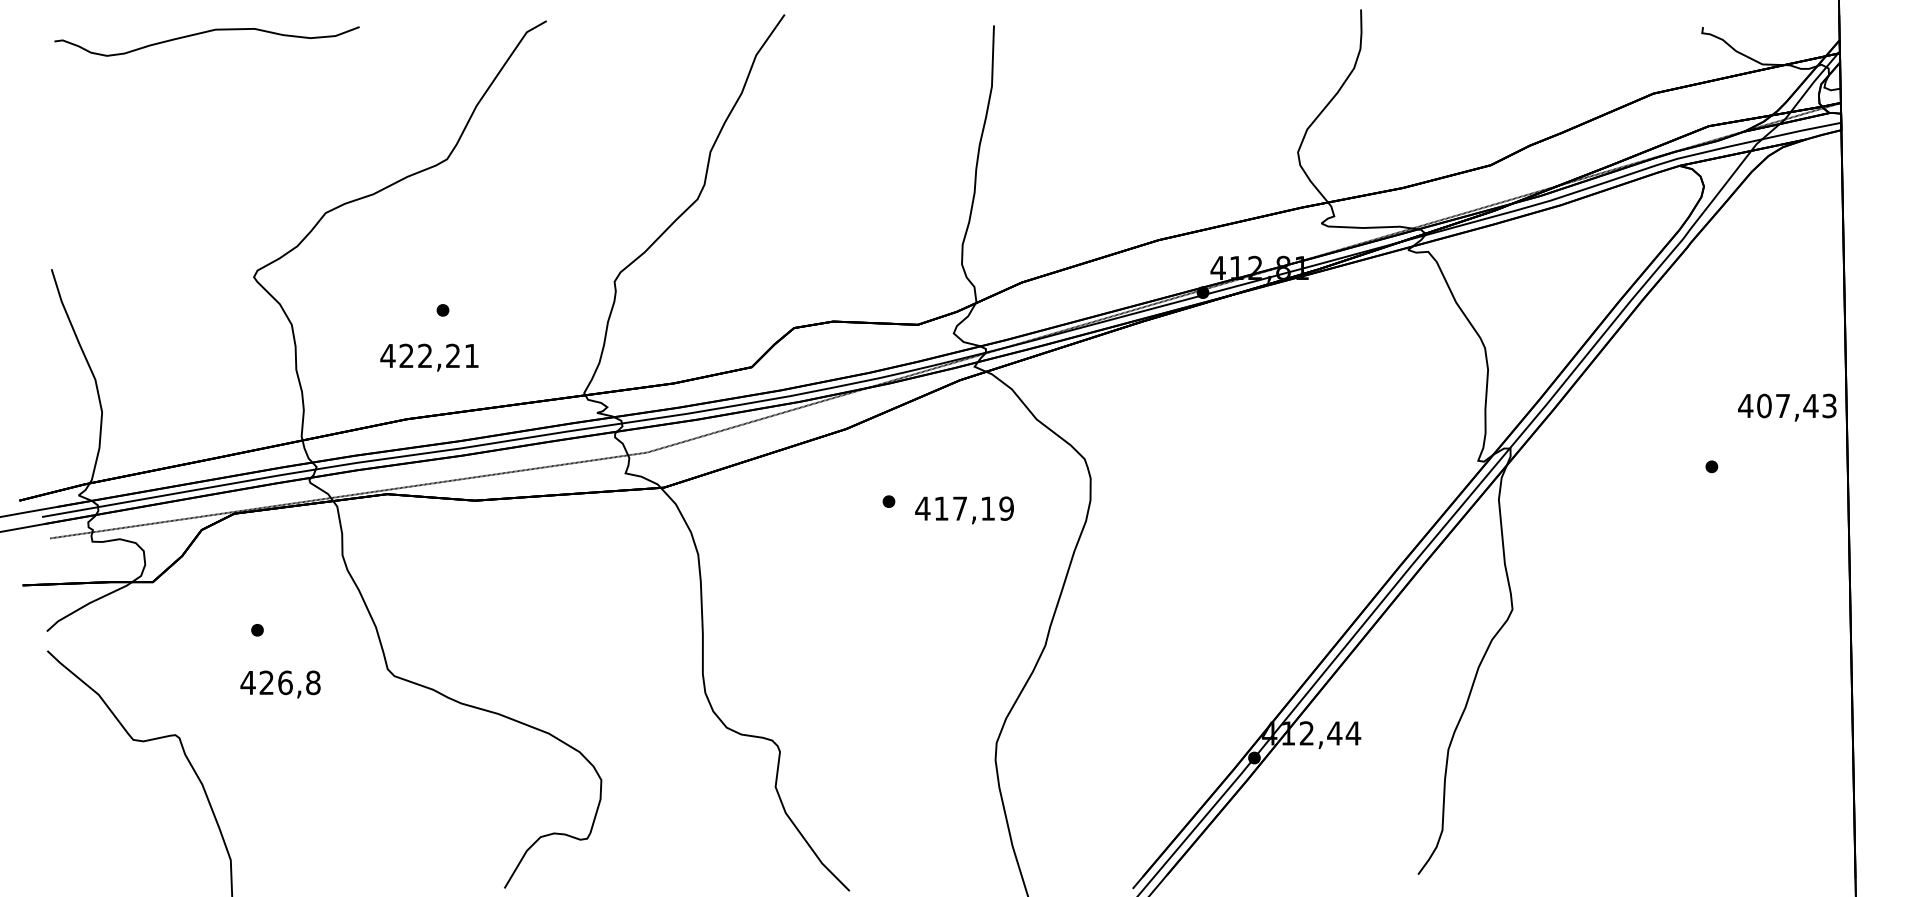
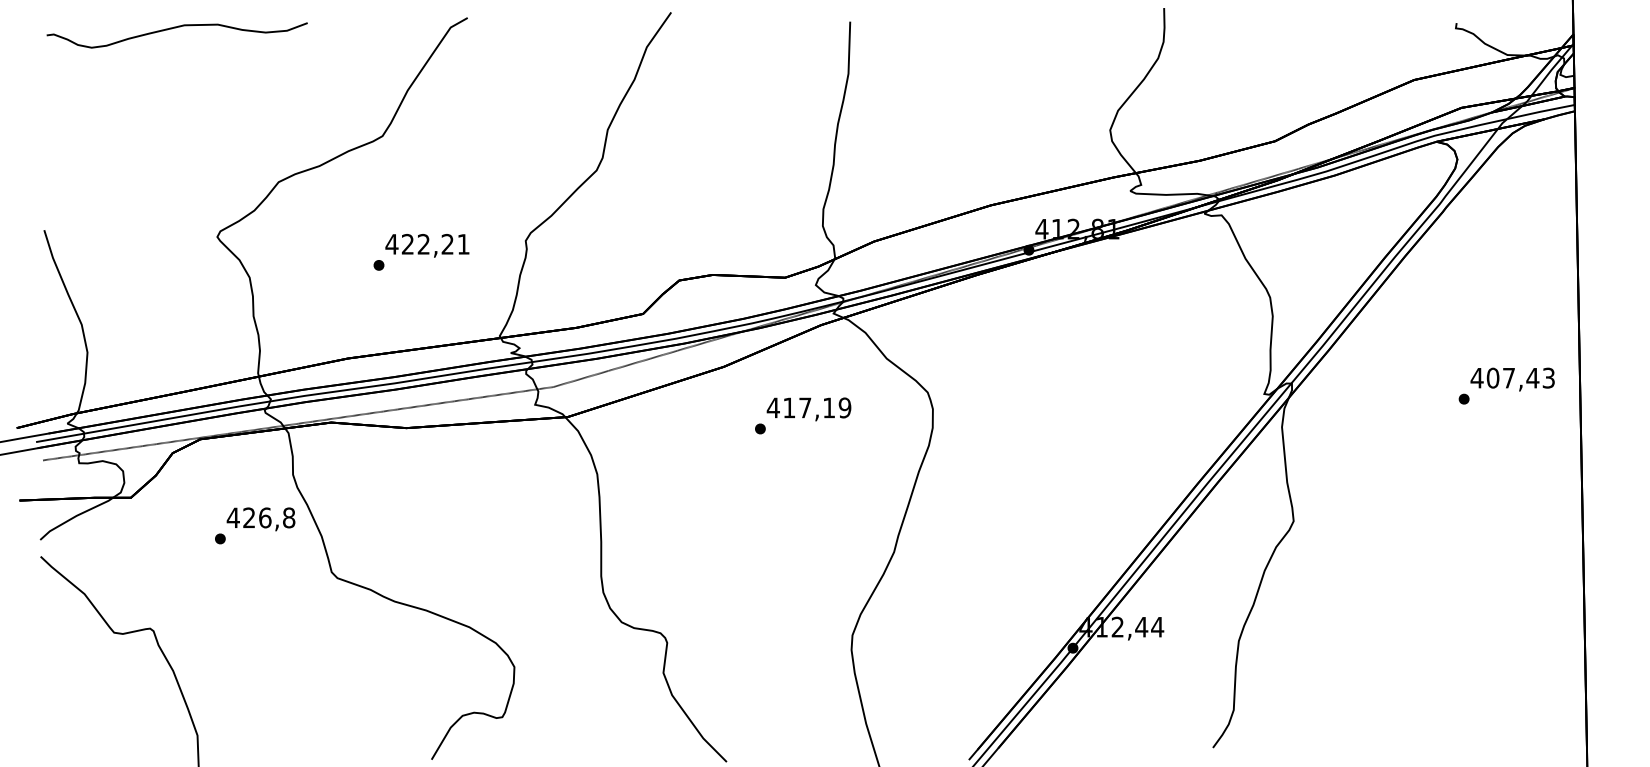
text: (429, 357) -> (427, 245), moved
text: (1787, 407) -> (1512, 379), moved
text: (963, 510) -> (808, 409), moved
text: (279, 684) -> (260, 519), moved

